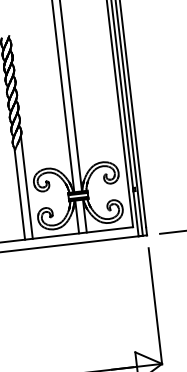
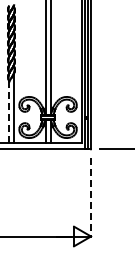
line: (19, 193) -> (8, 111), solid -> dashed
line: (156, 306) -> (91, 197), solid -> dashed

